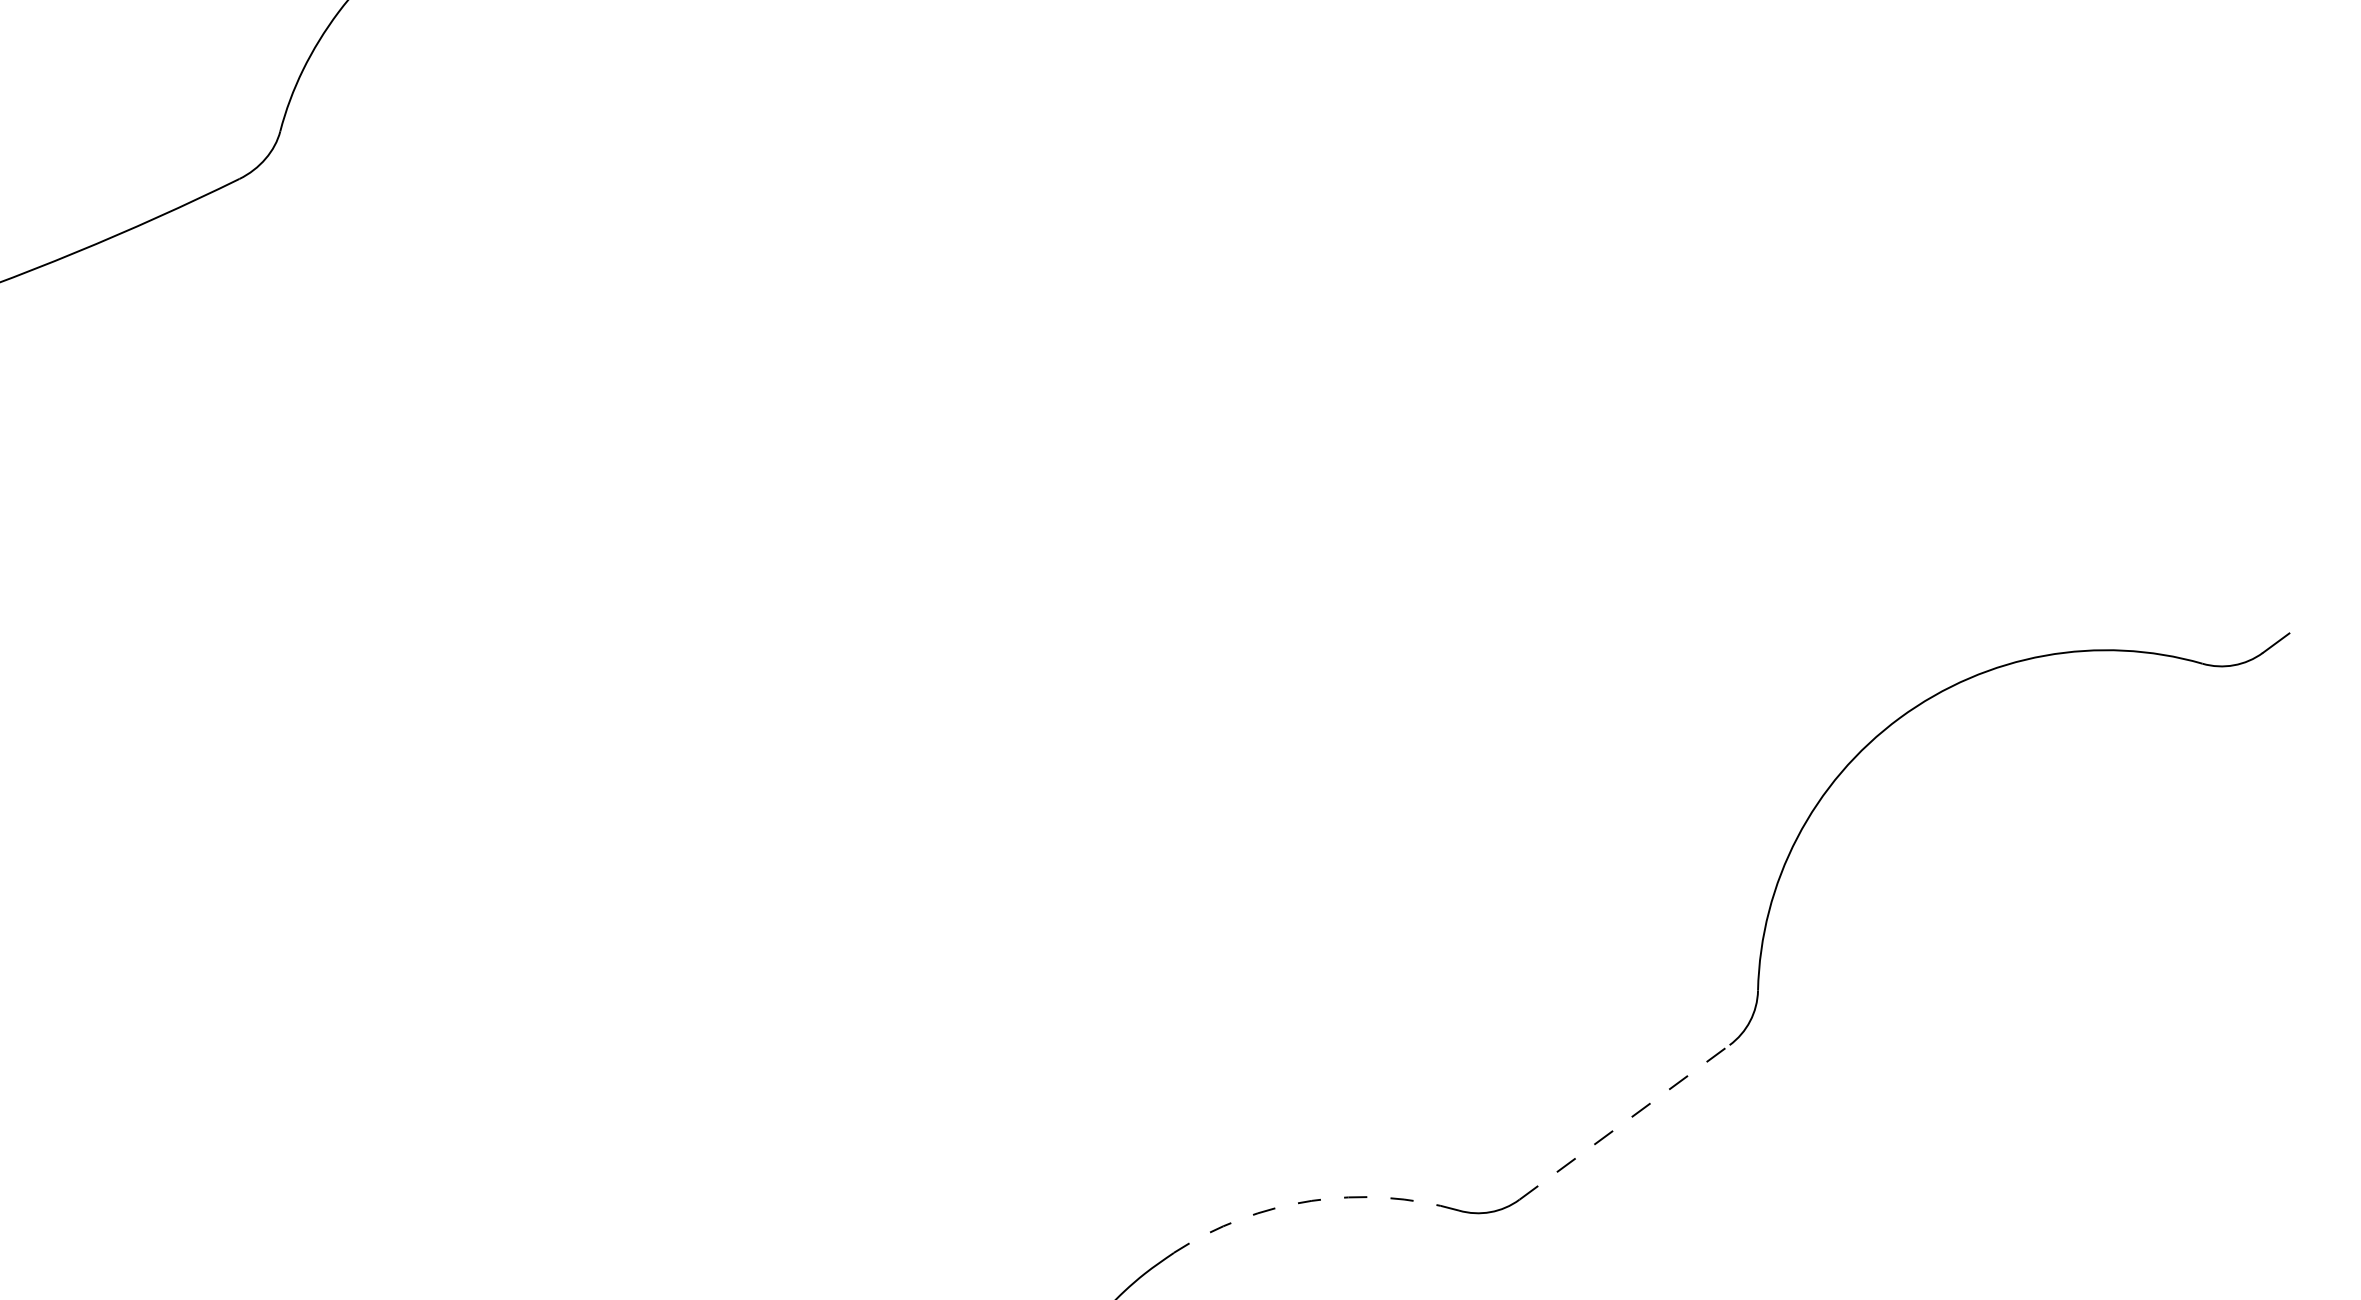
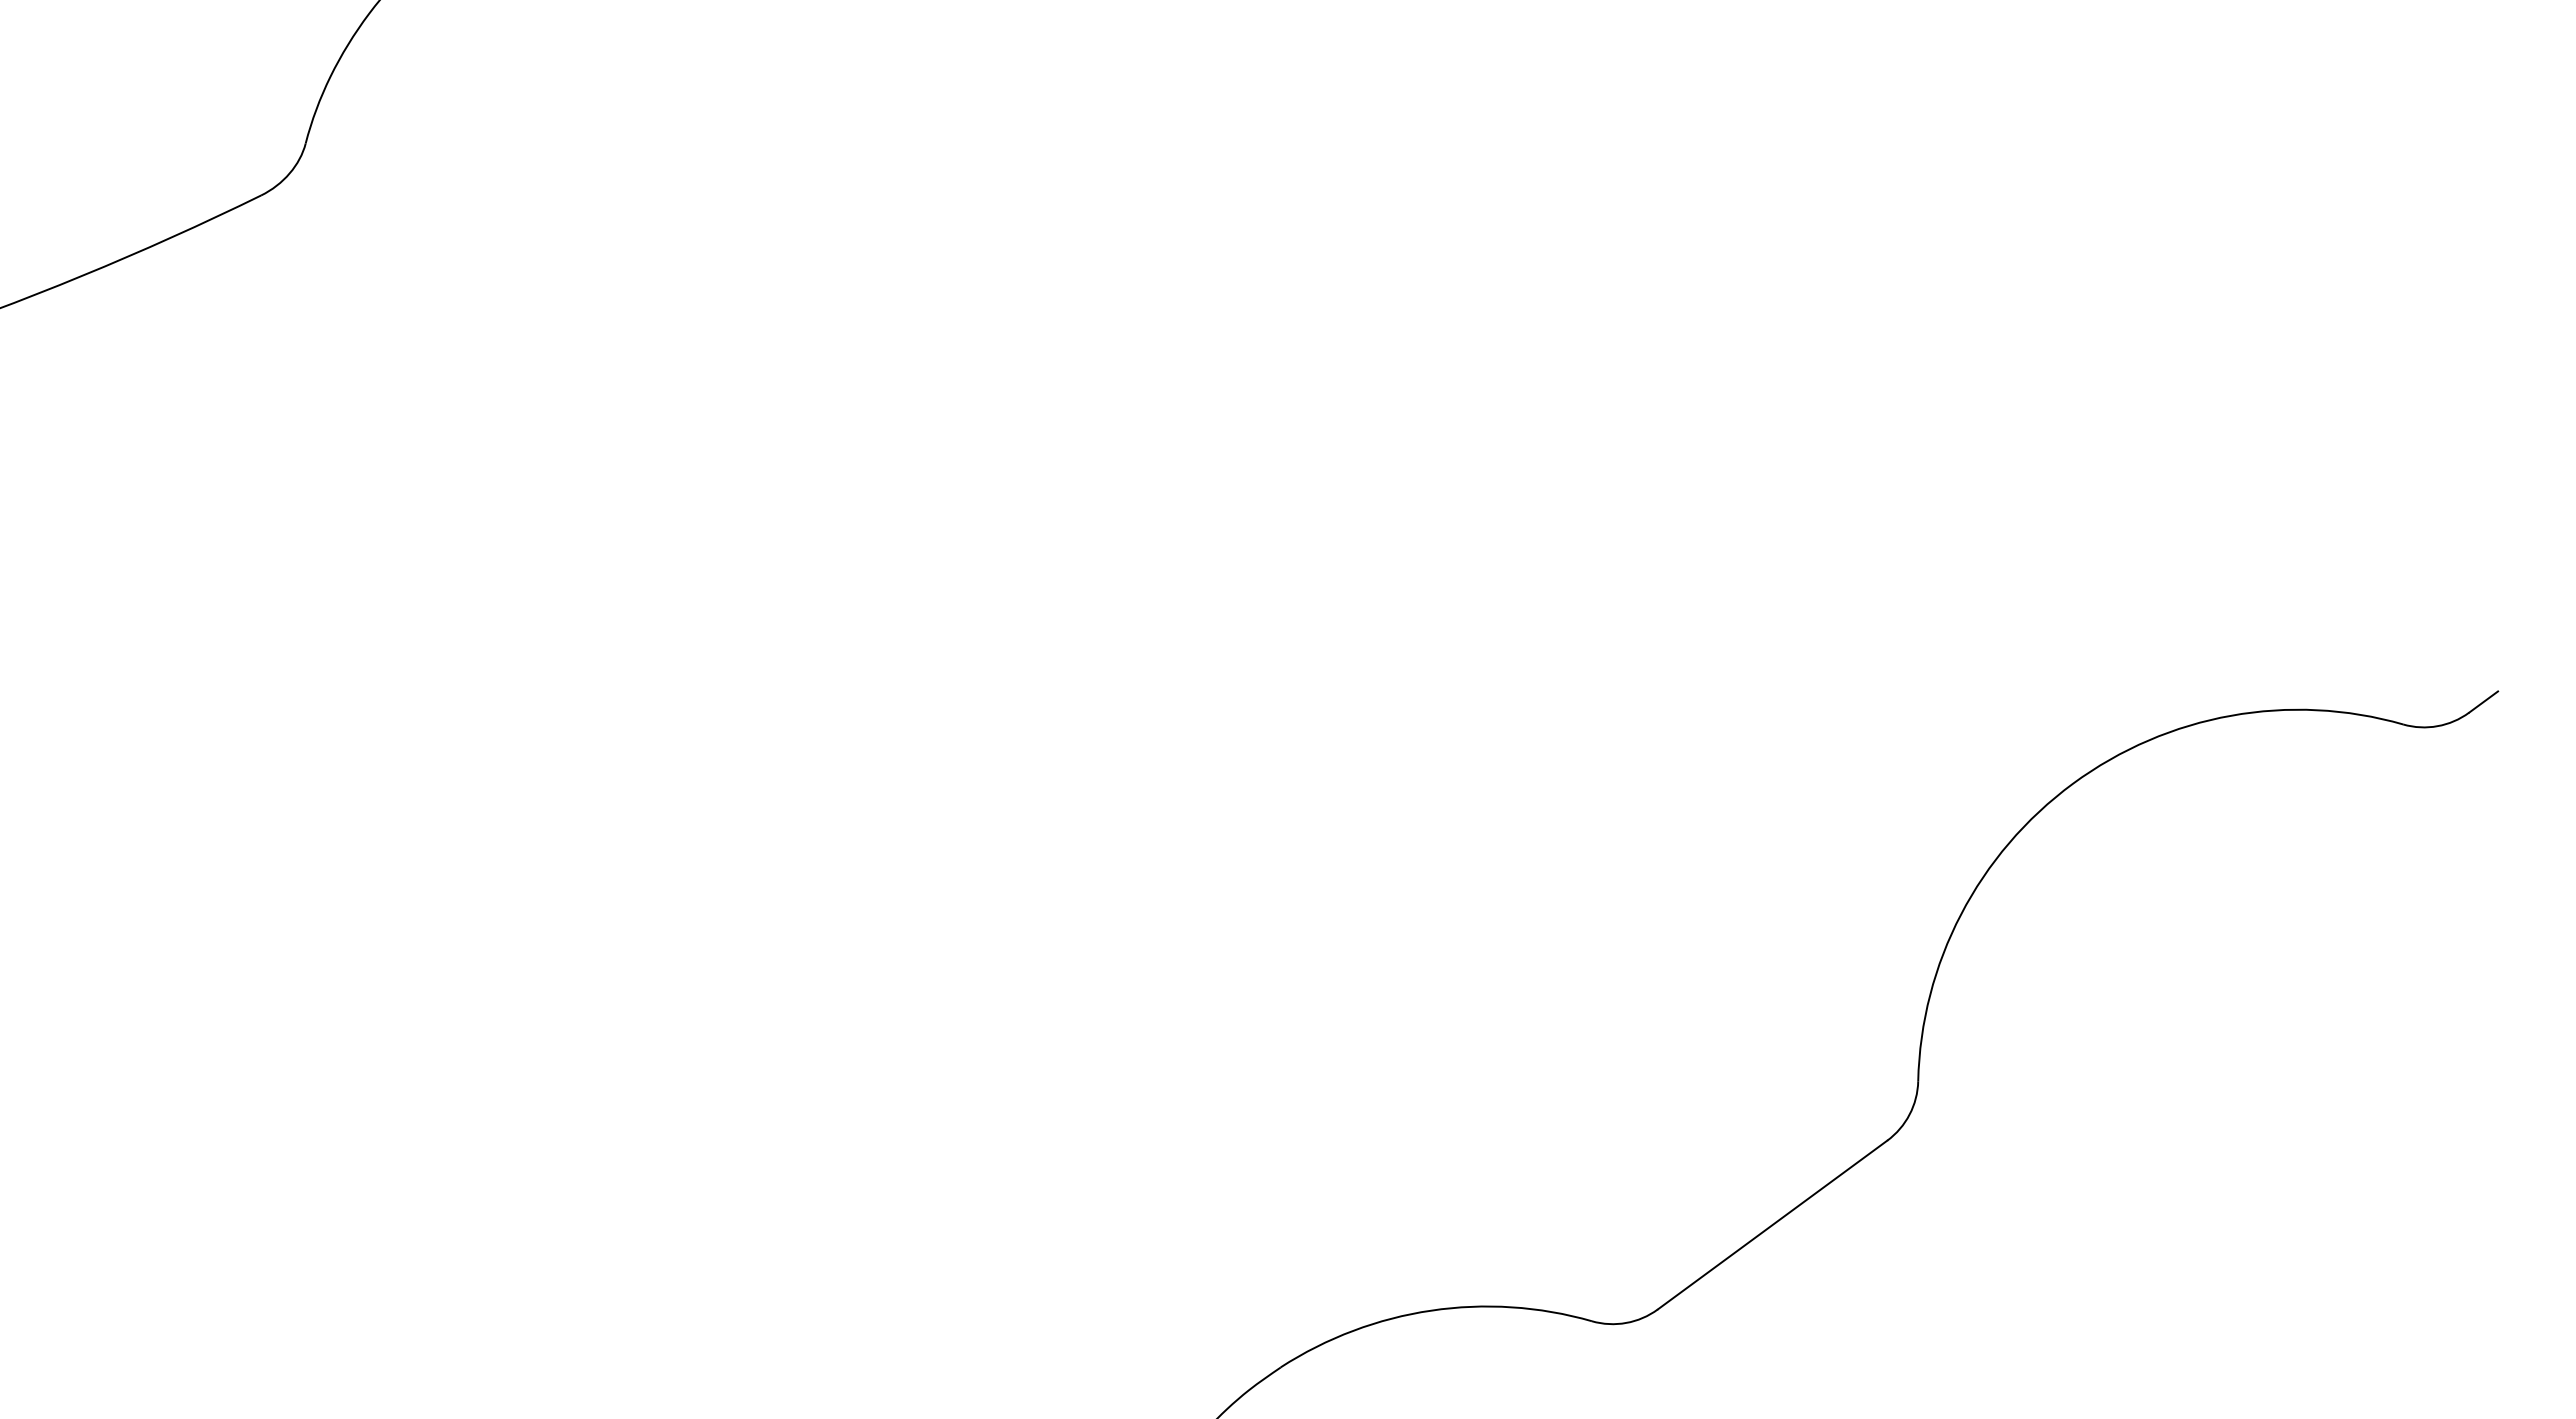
line: (1624, 1121) -> (1772, 1224), dashed -> solid
arc: (1312, 1200) -> (1431, 1310), dashed -> solid

